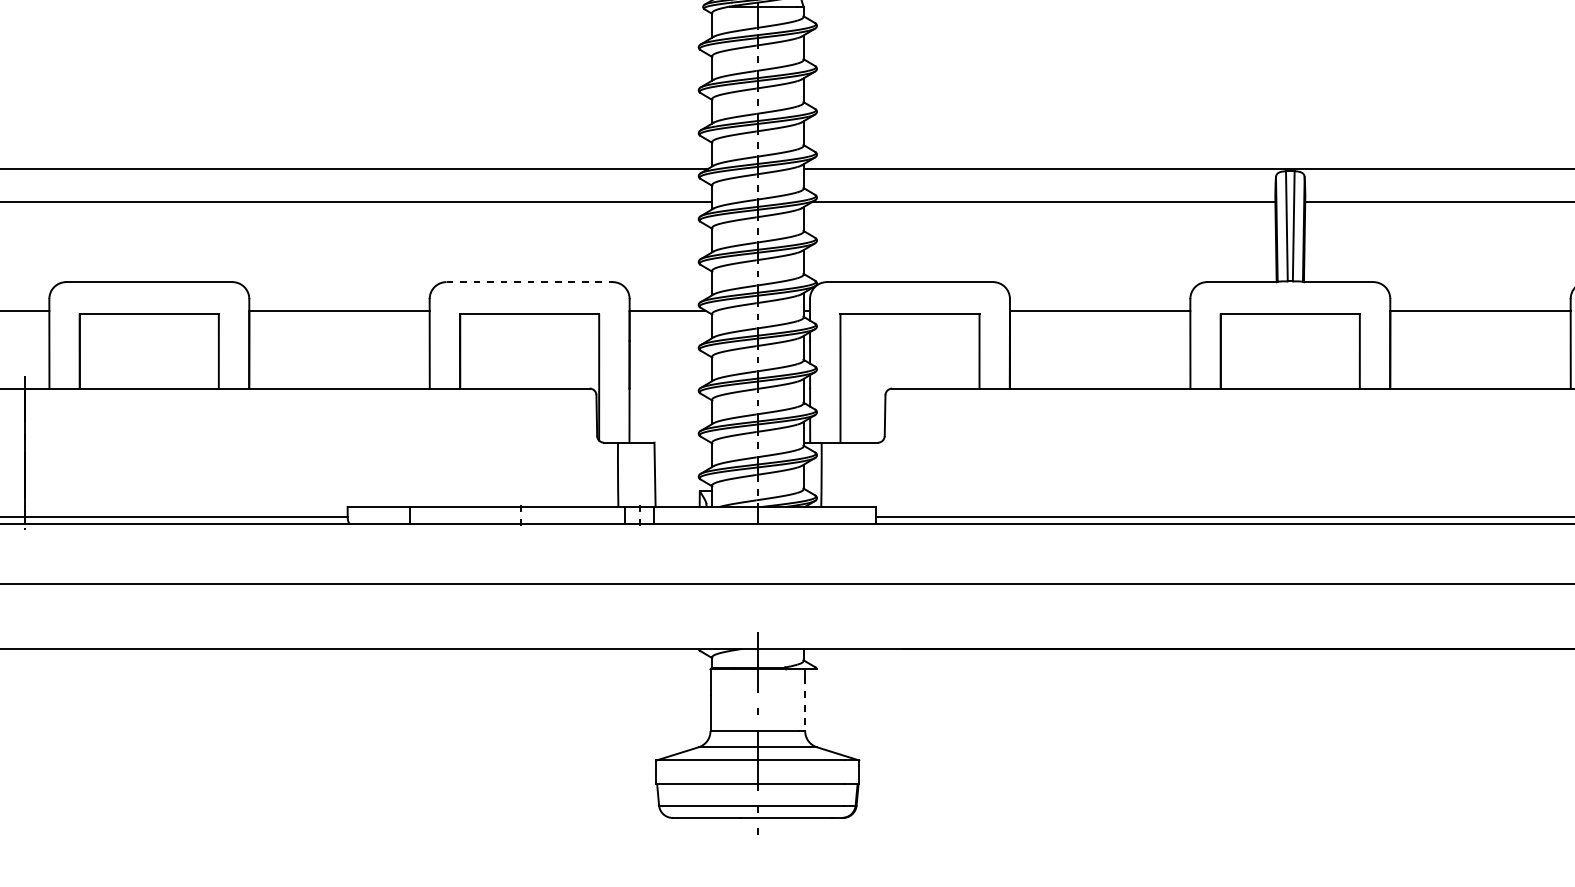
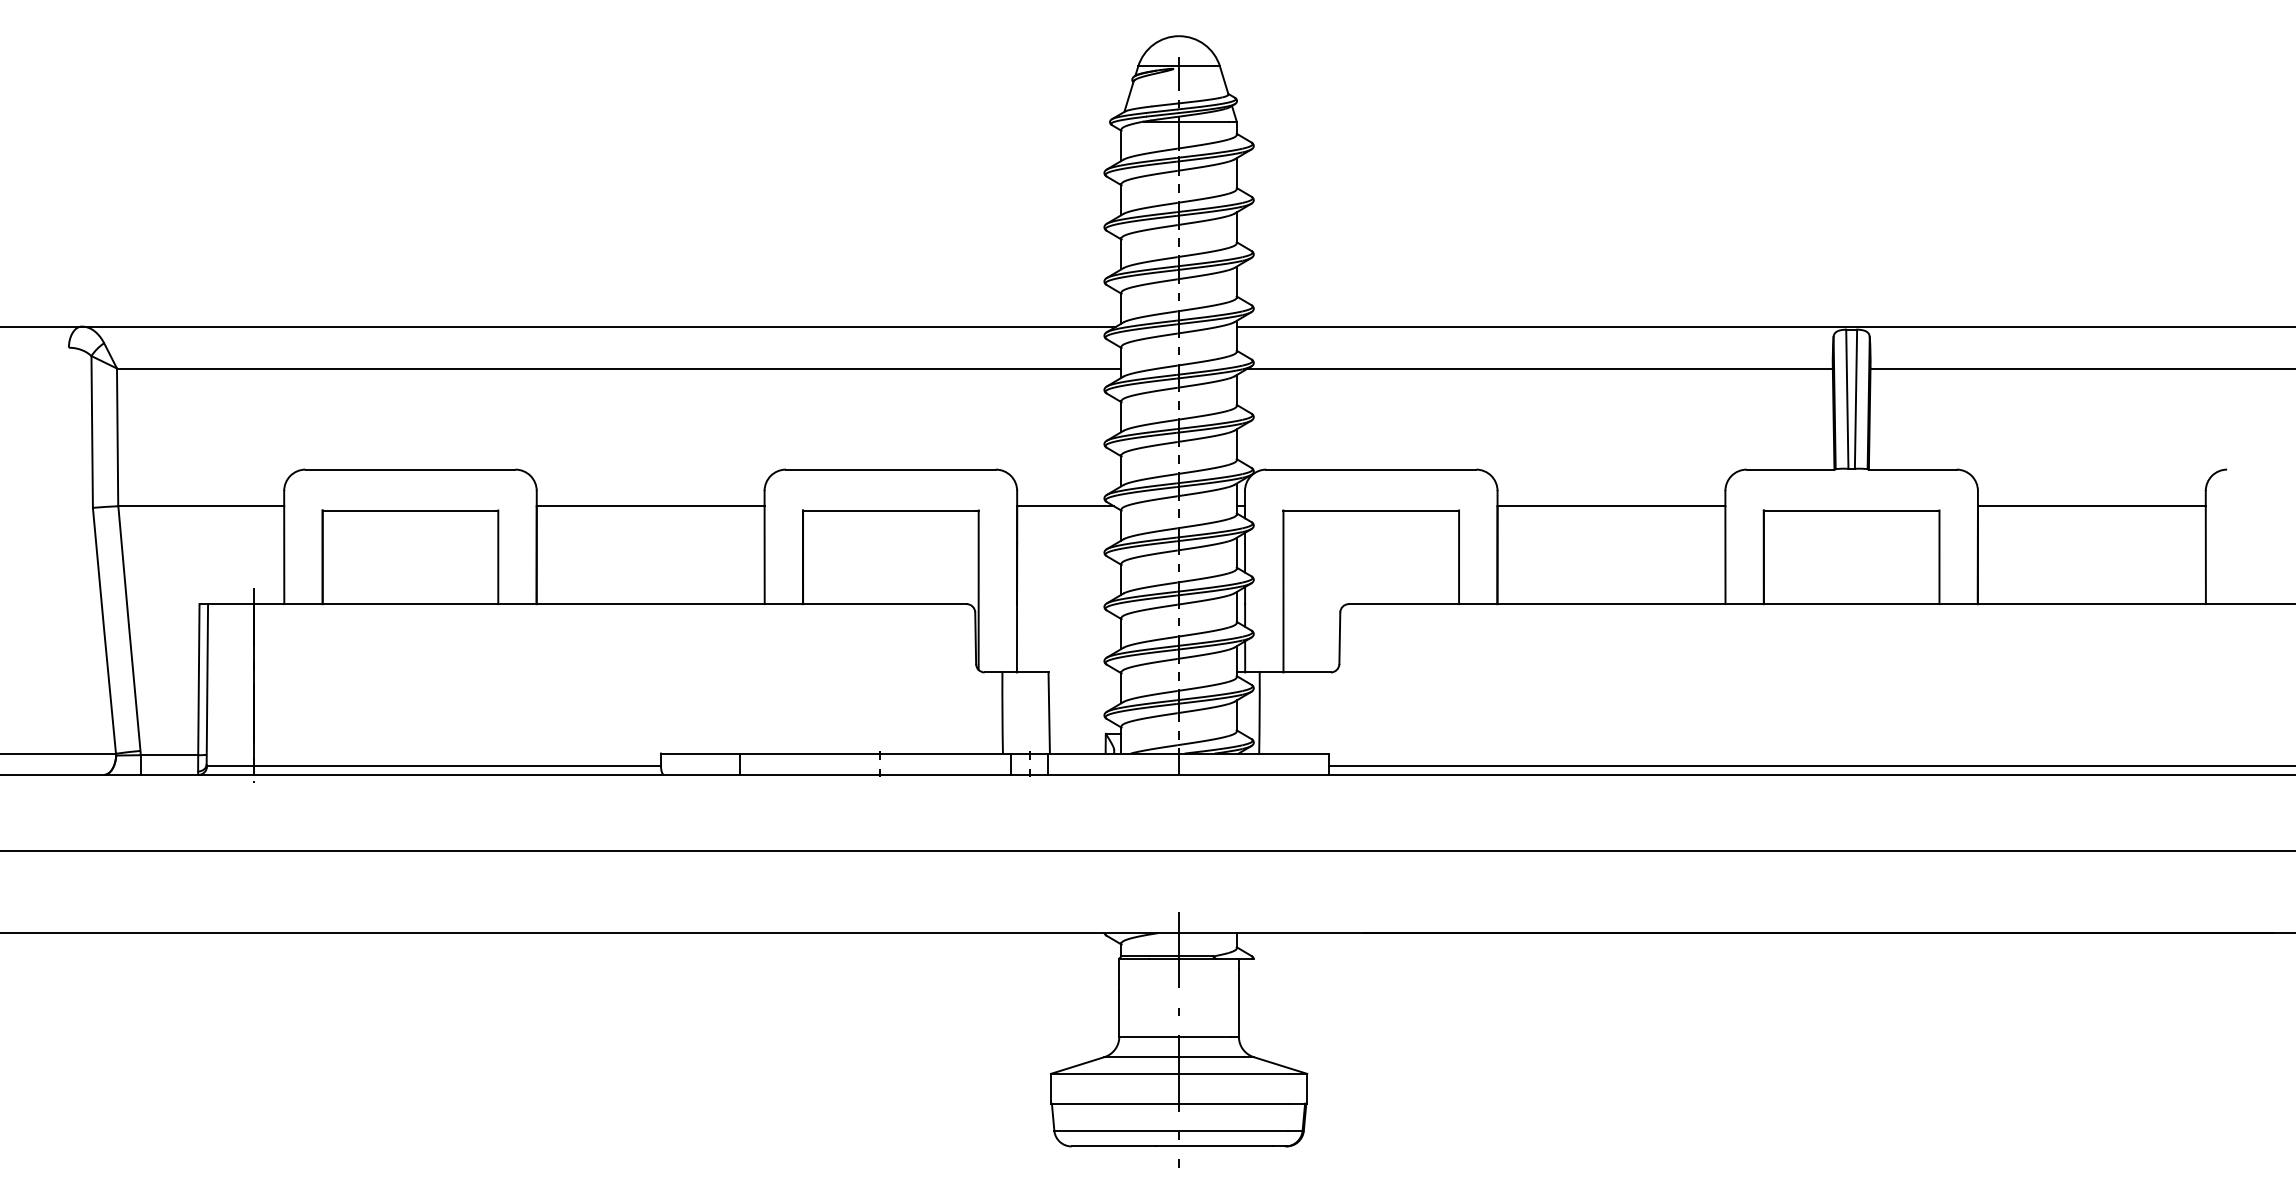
line: (529, 282) -> (890, 469), dashed -> solid
line: (804, 704) -> (1238, 1003), dashed -> solid

